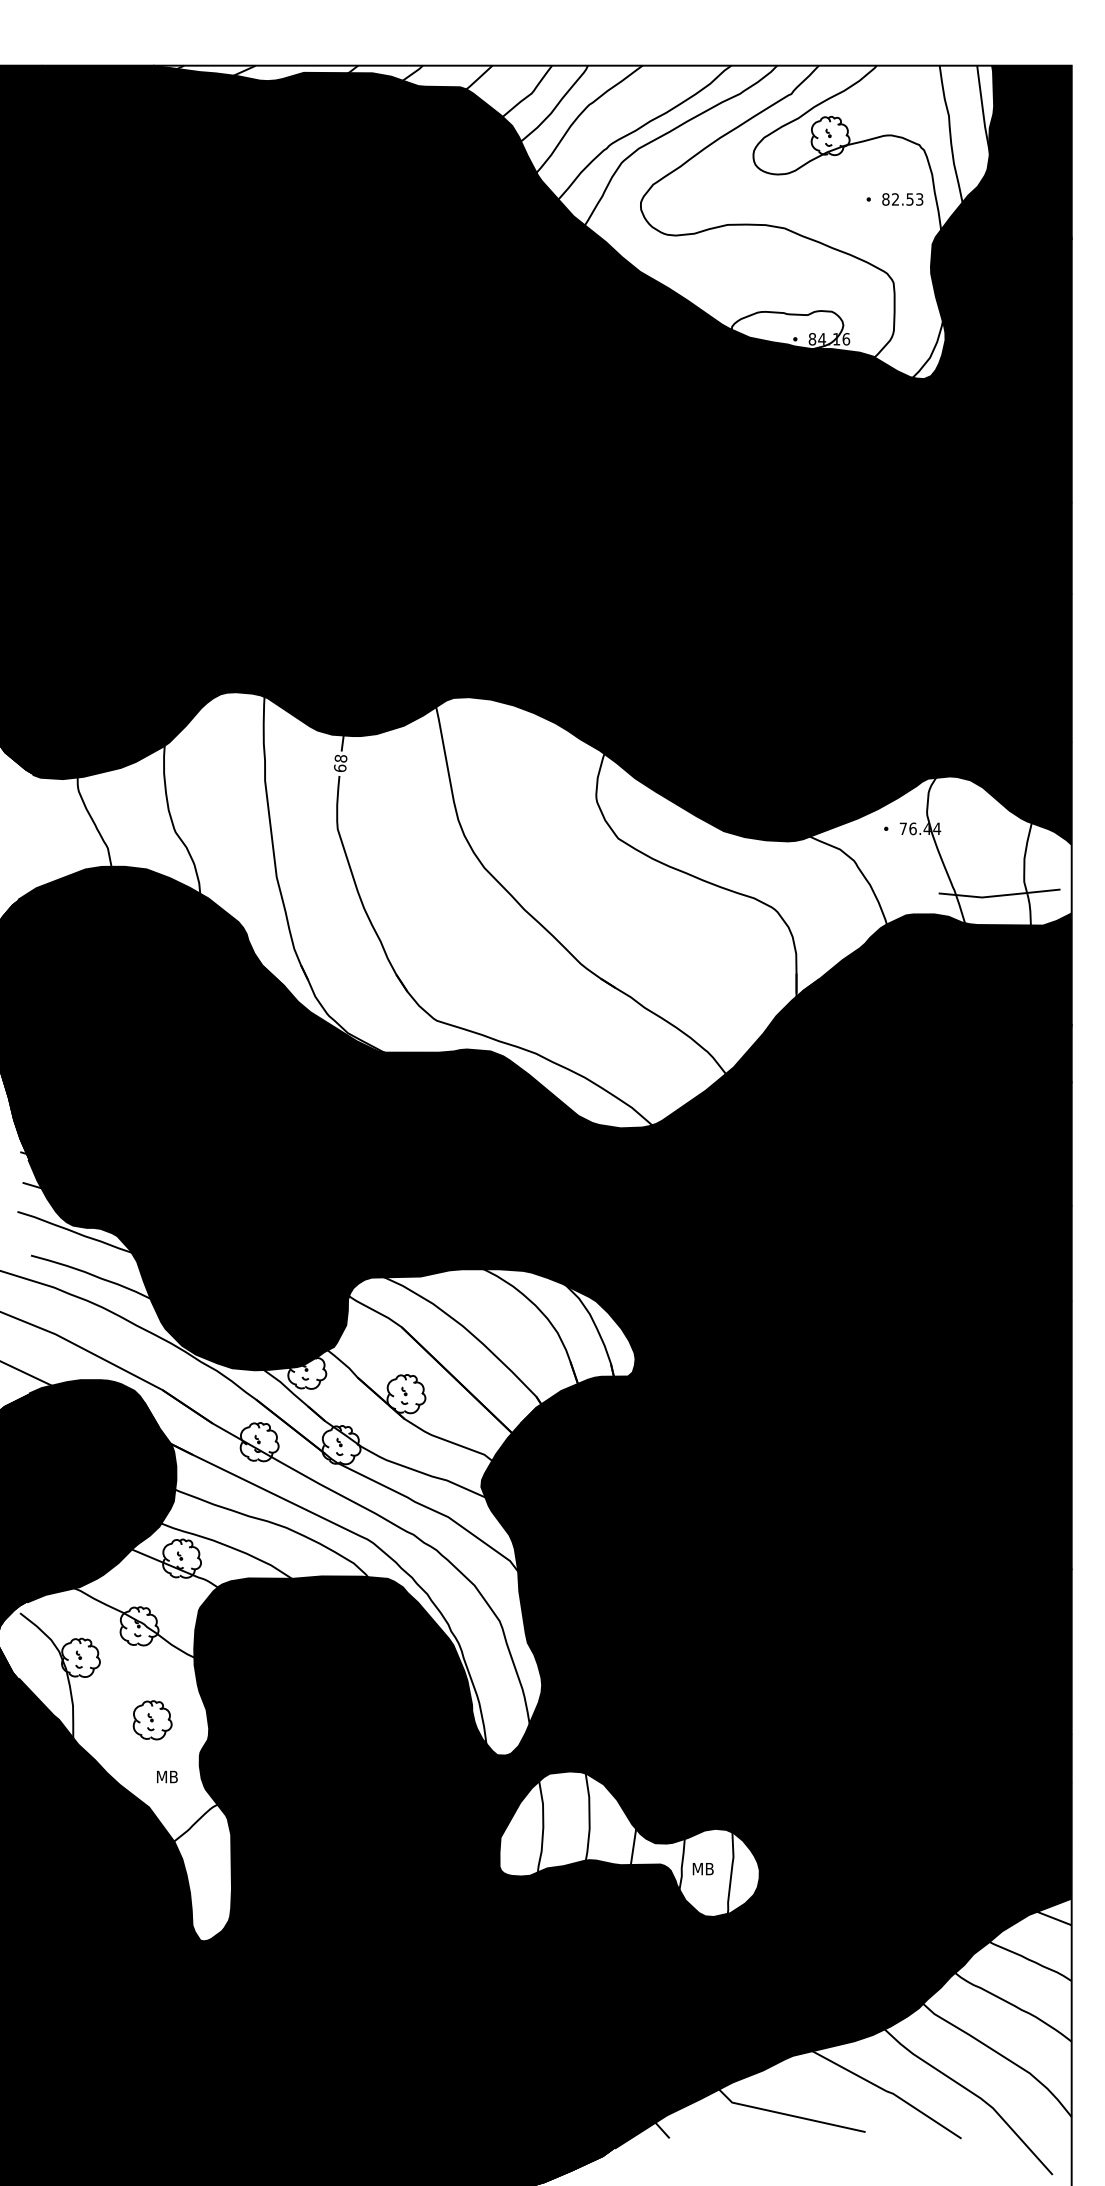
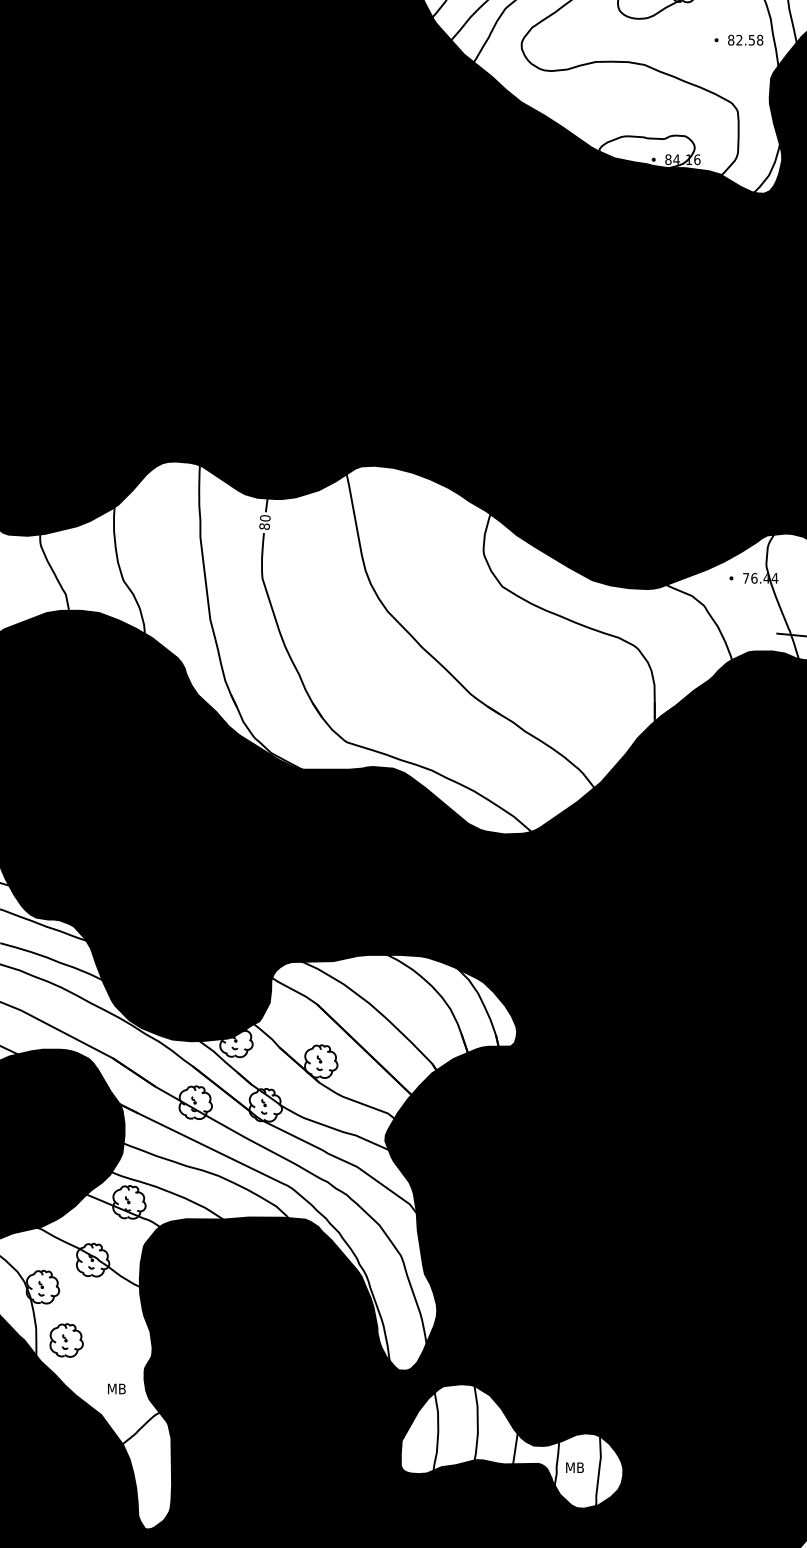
text: (919, 199) -> (759, 40), 82.53 -> 82.58
text: (340, 763) -> (264, 522), 68 -> 80
part: (152, 1720) -> (66, 1340), moved

